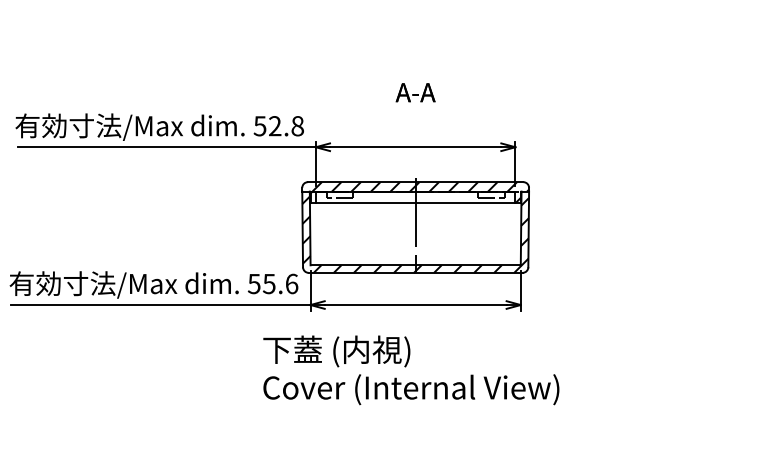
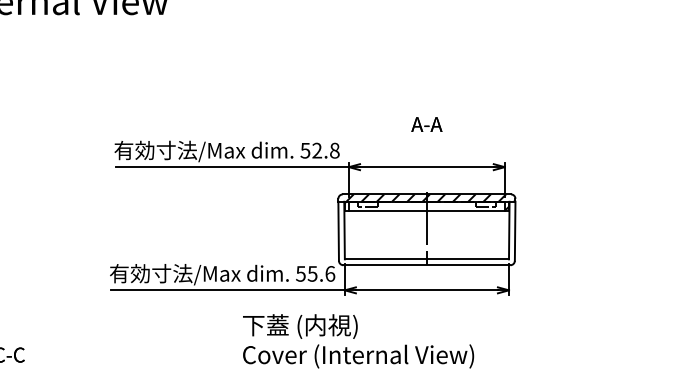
hatch: (415, 234) -> (426, 235), removed
text: (411, 370) -> (358, 341), moved

